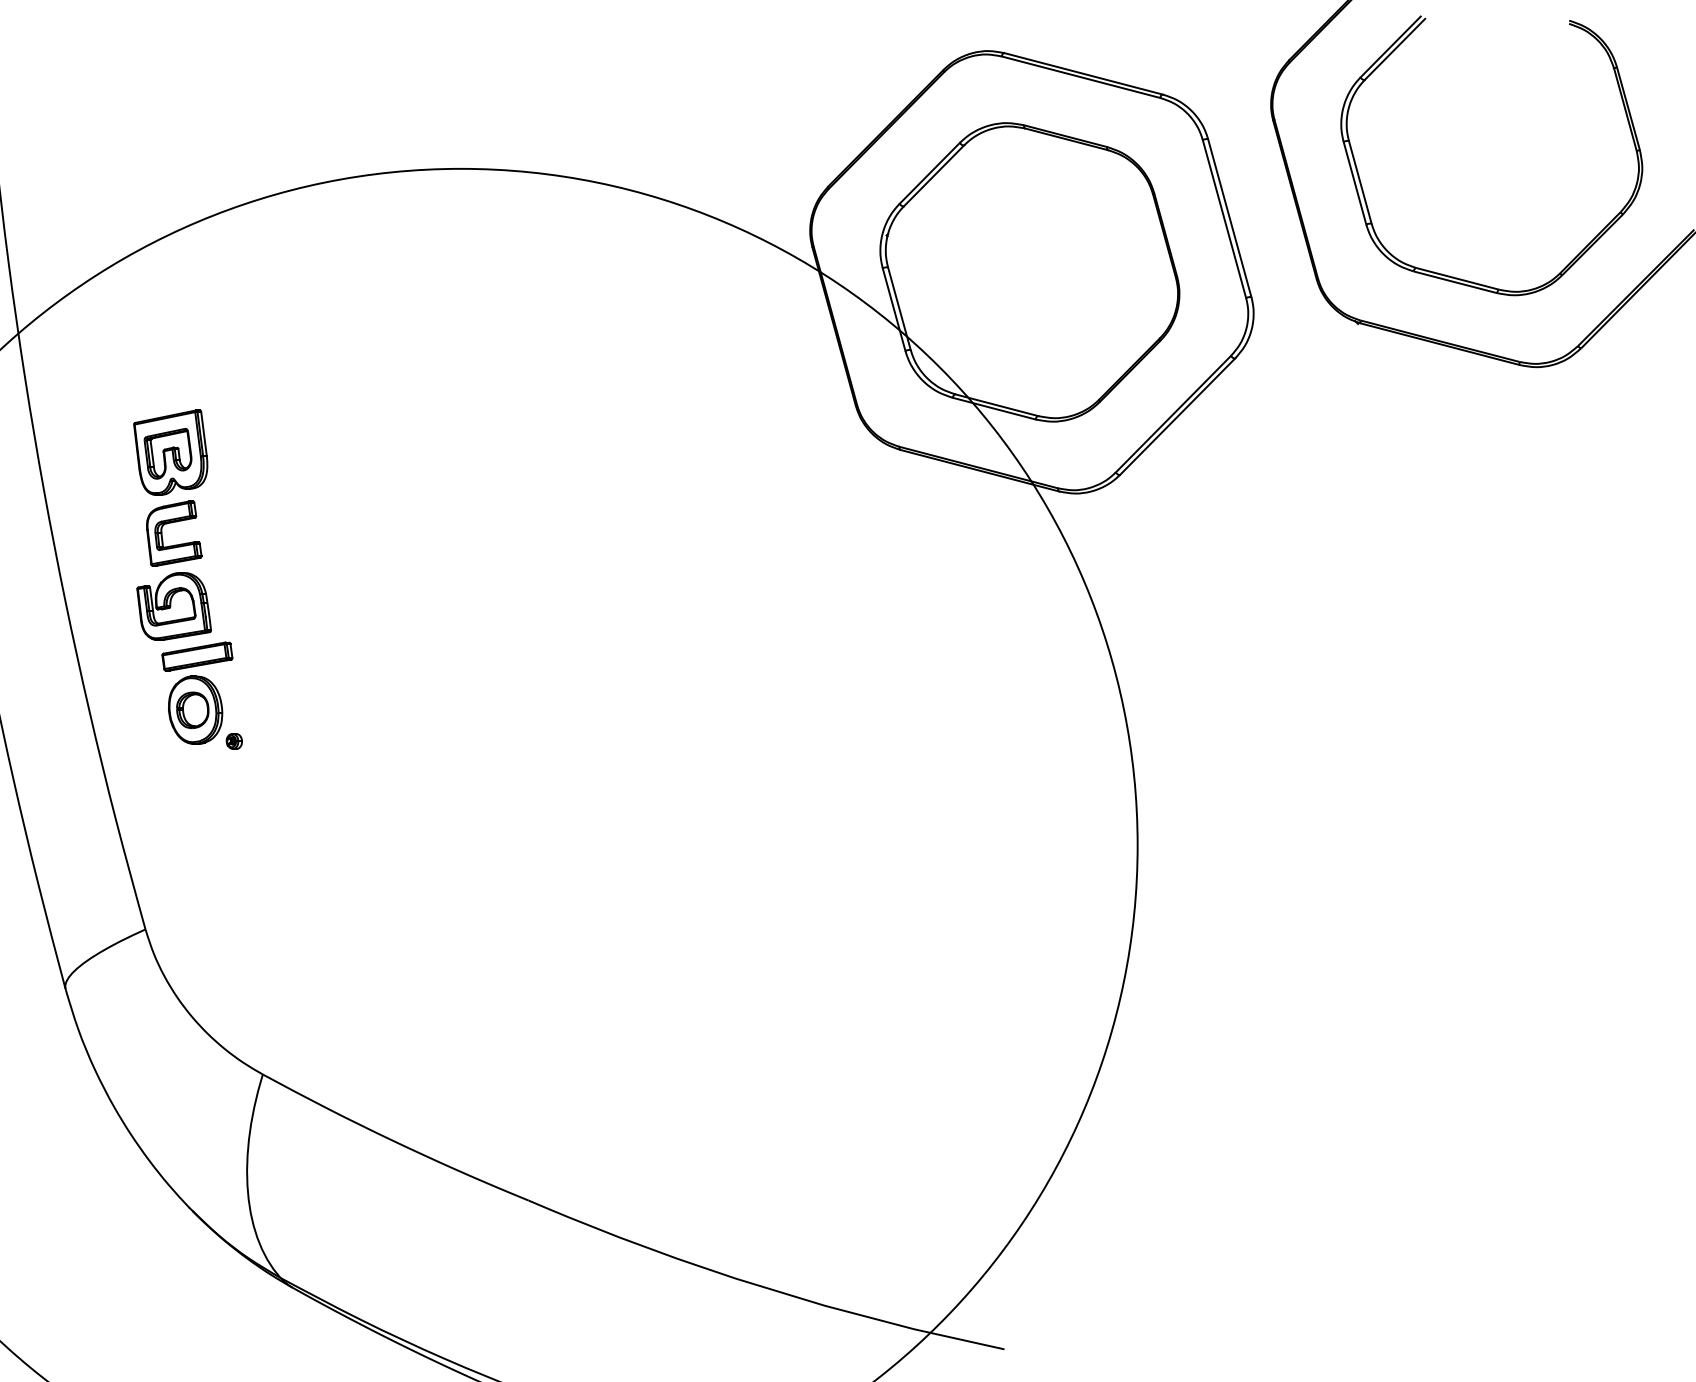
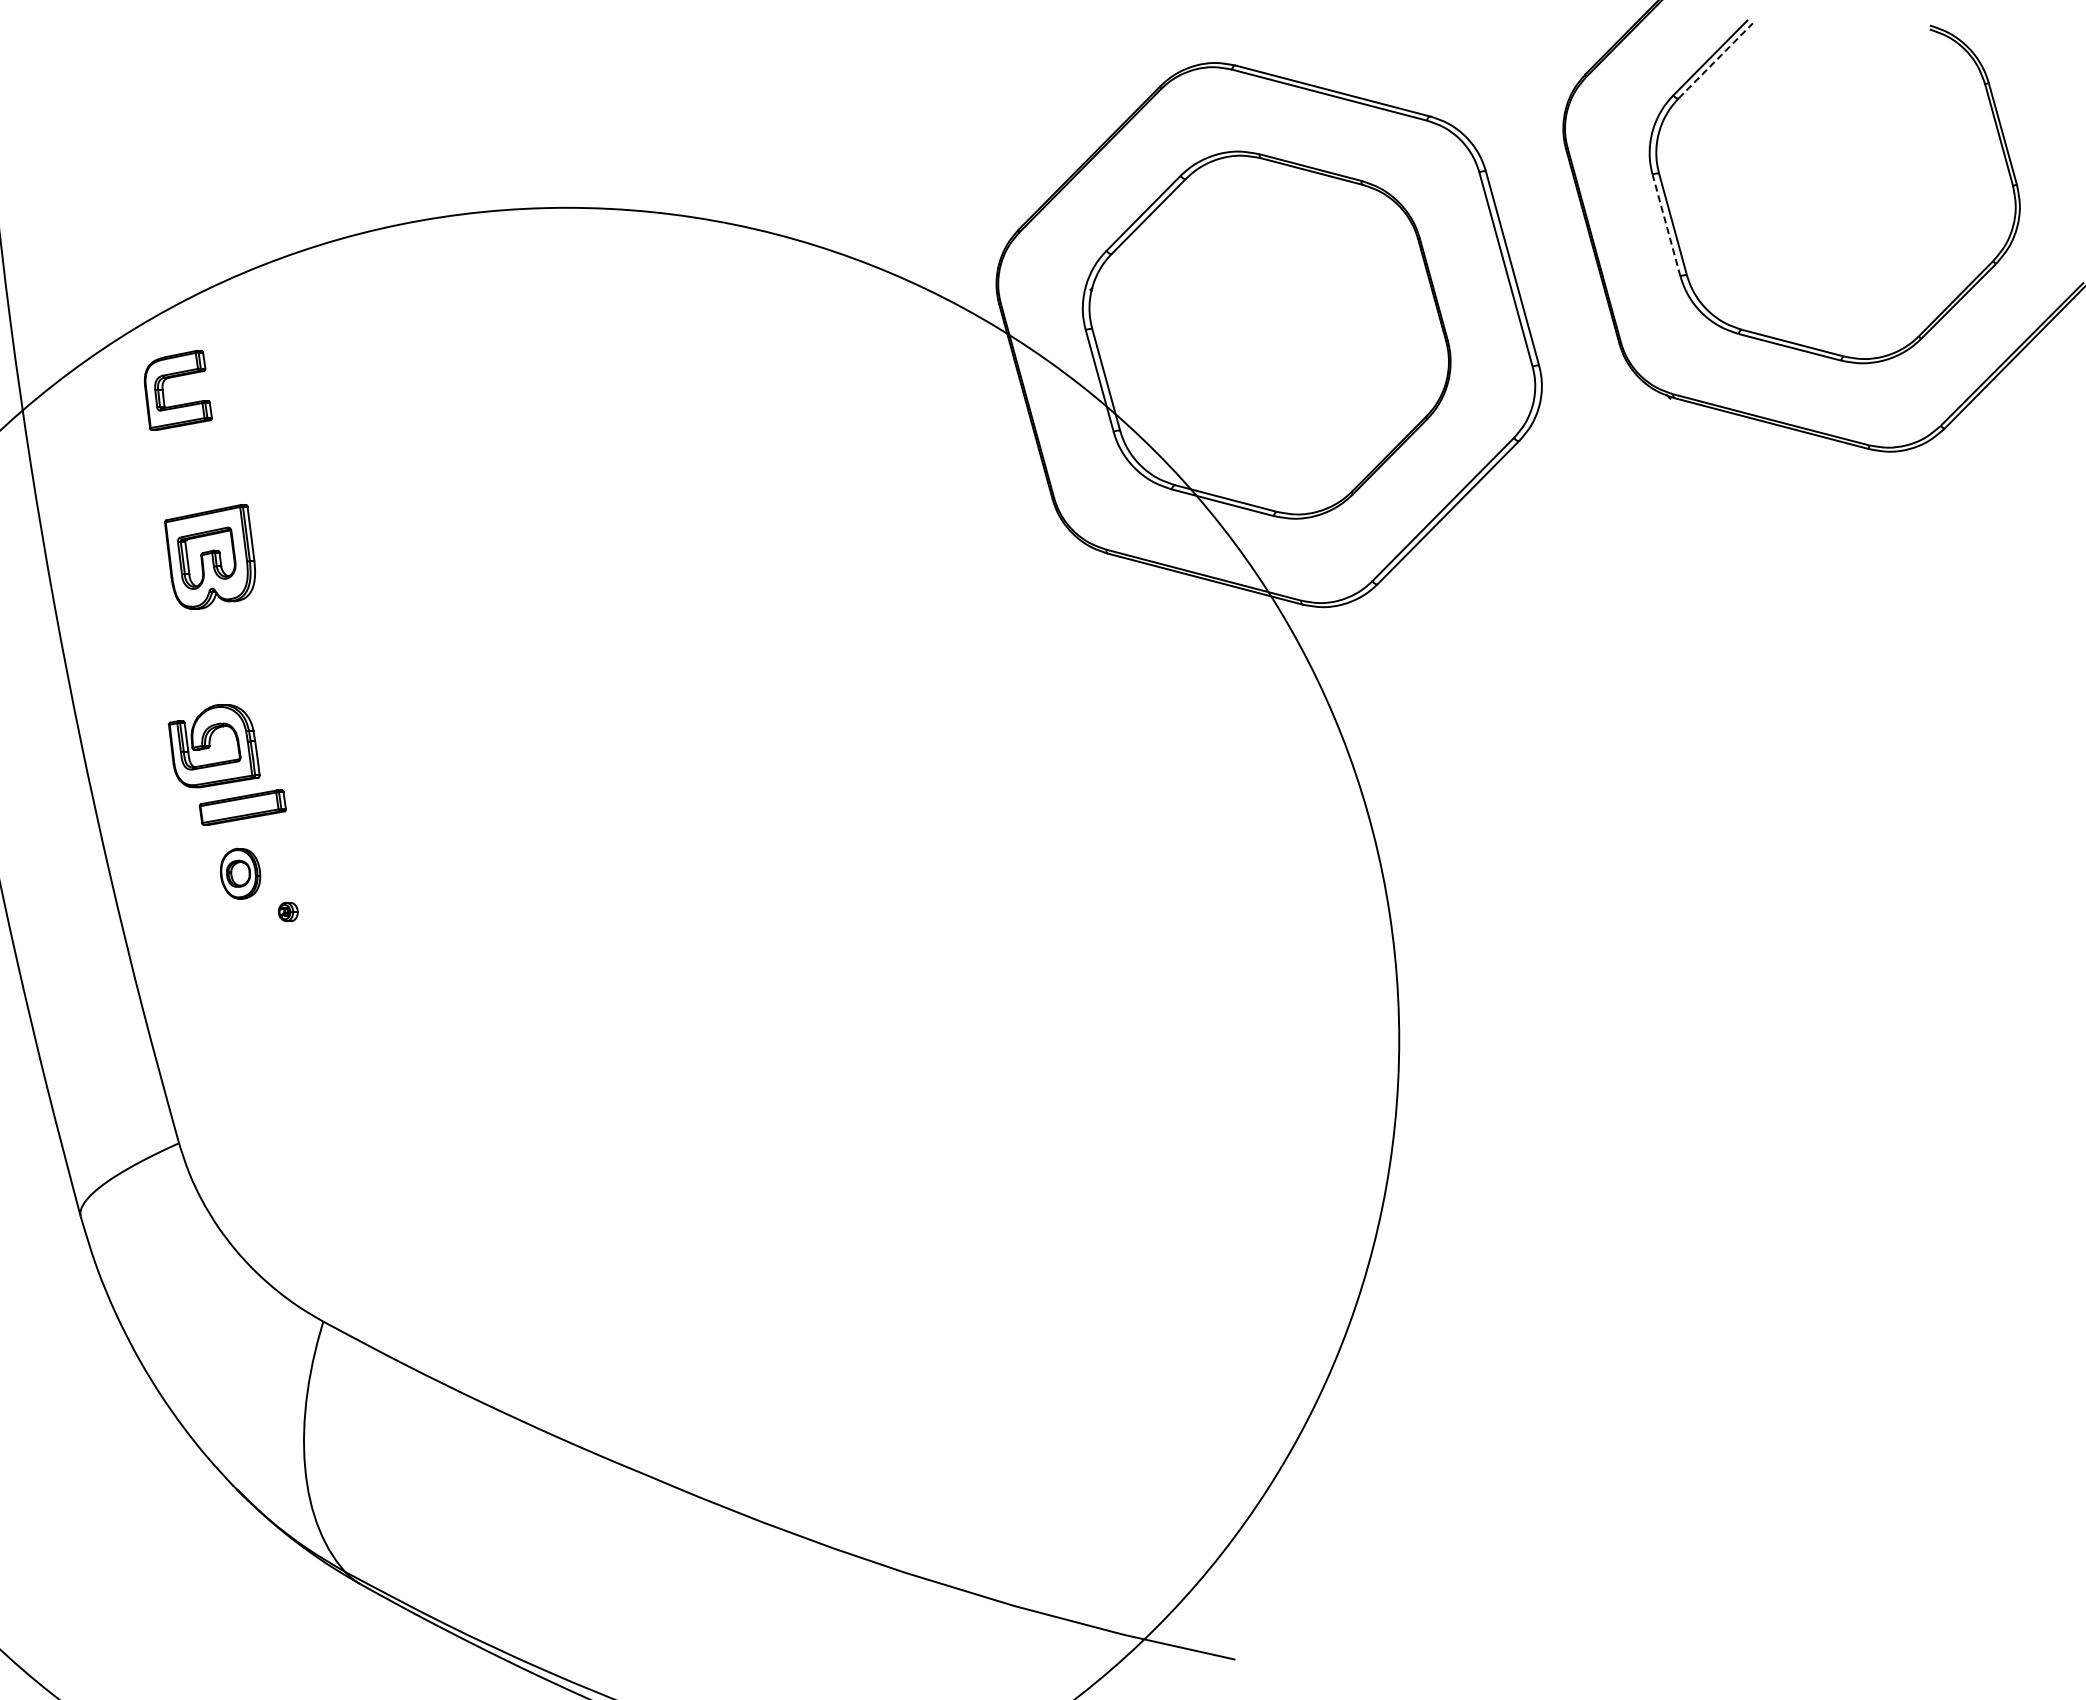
line: (1394, 49) -> (1715, 60), solid -> dashed
line: (1354, 183) -> (1666, 225), solid -> dashed
part: (172, 523) -> (176, 377), moved
part: (195, 710) -> (240, 873), size x0.6

